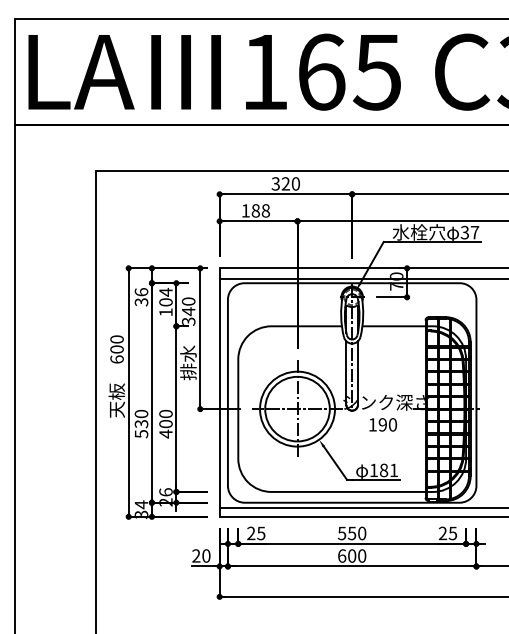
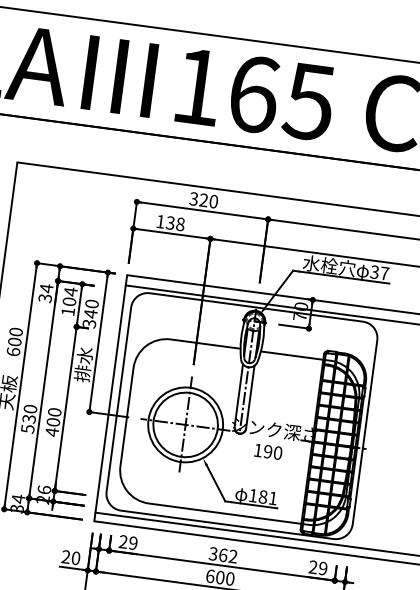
text: (255, 210) -> (170, 222), 188 -> 138
text: (141, 291) -> (46, 287), 36 -> 34
text: (261, 533) -> (133, 543), 25 -> 29
text: (352, 533) -> (223, 555), 550 -> 362
text: (452, 533) -> (322, 568), 25 -> 29

